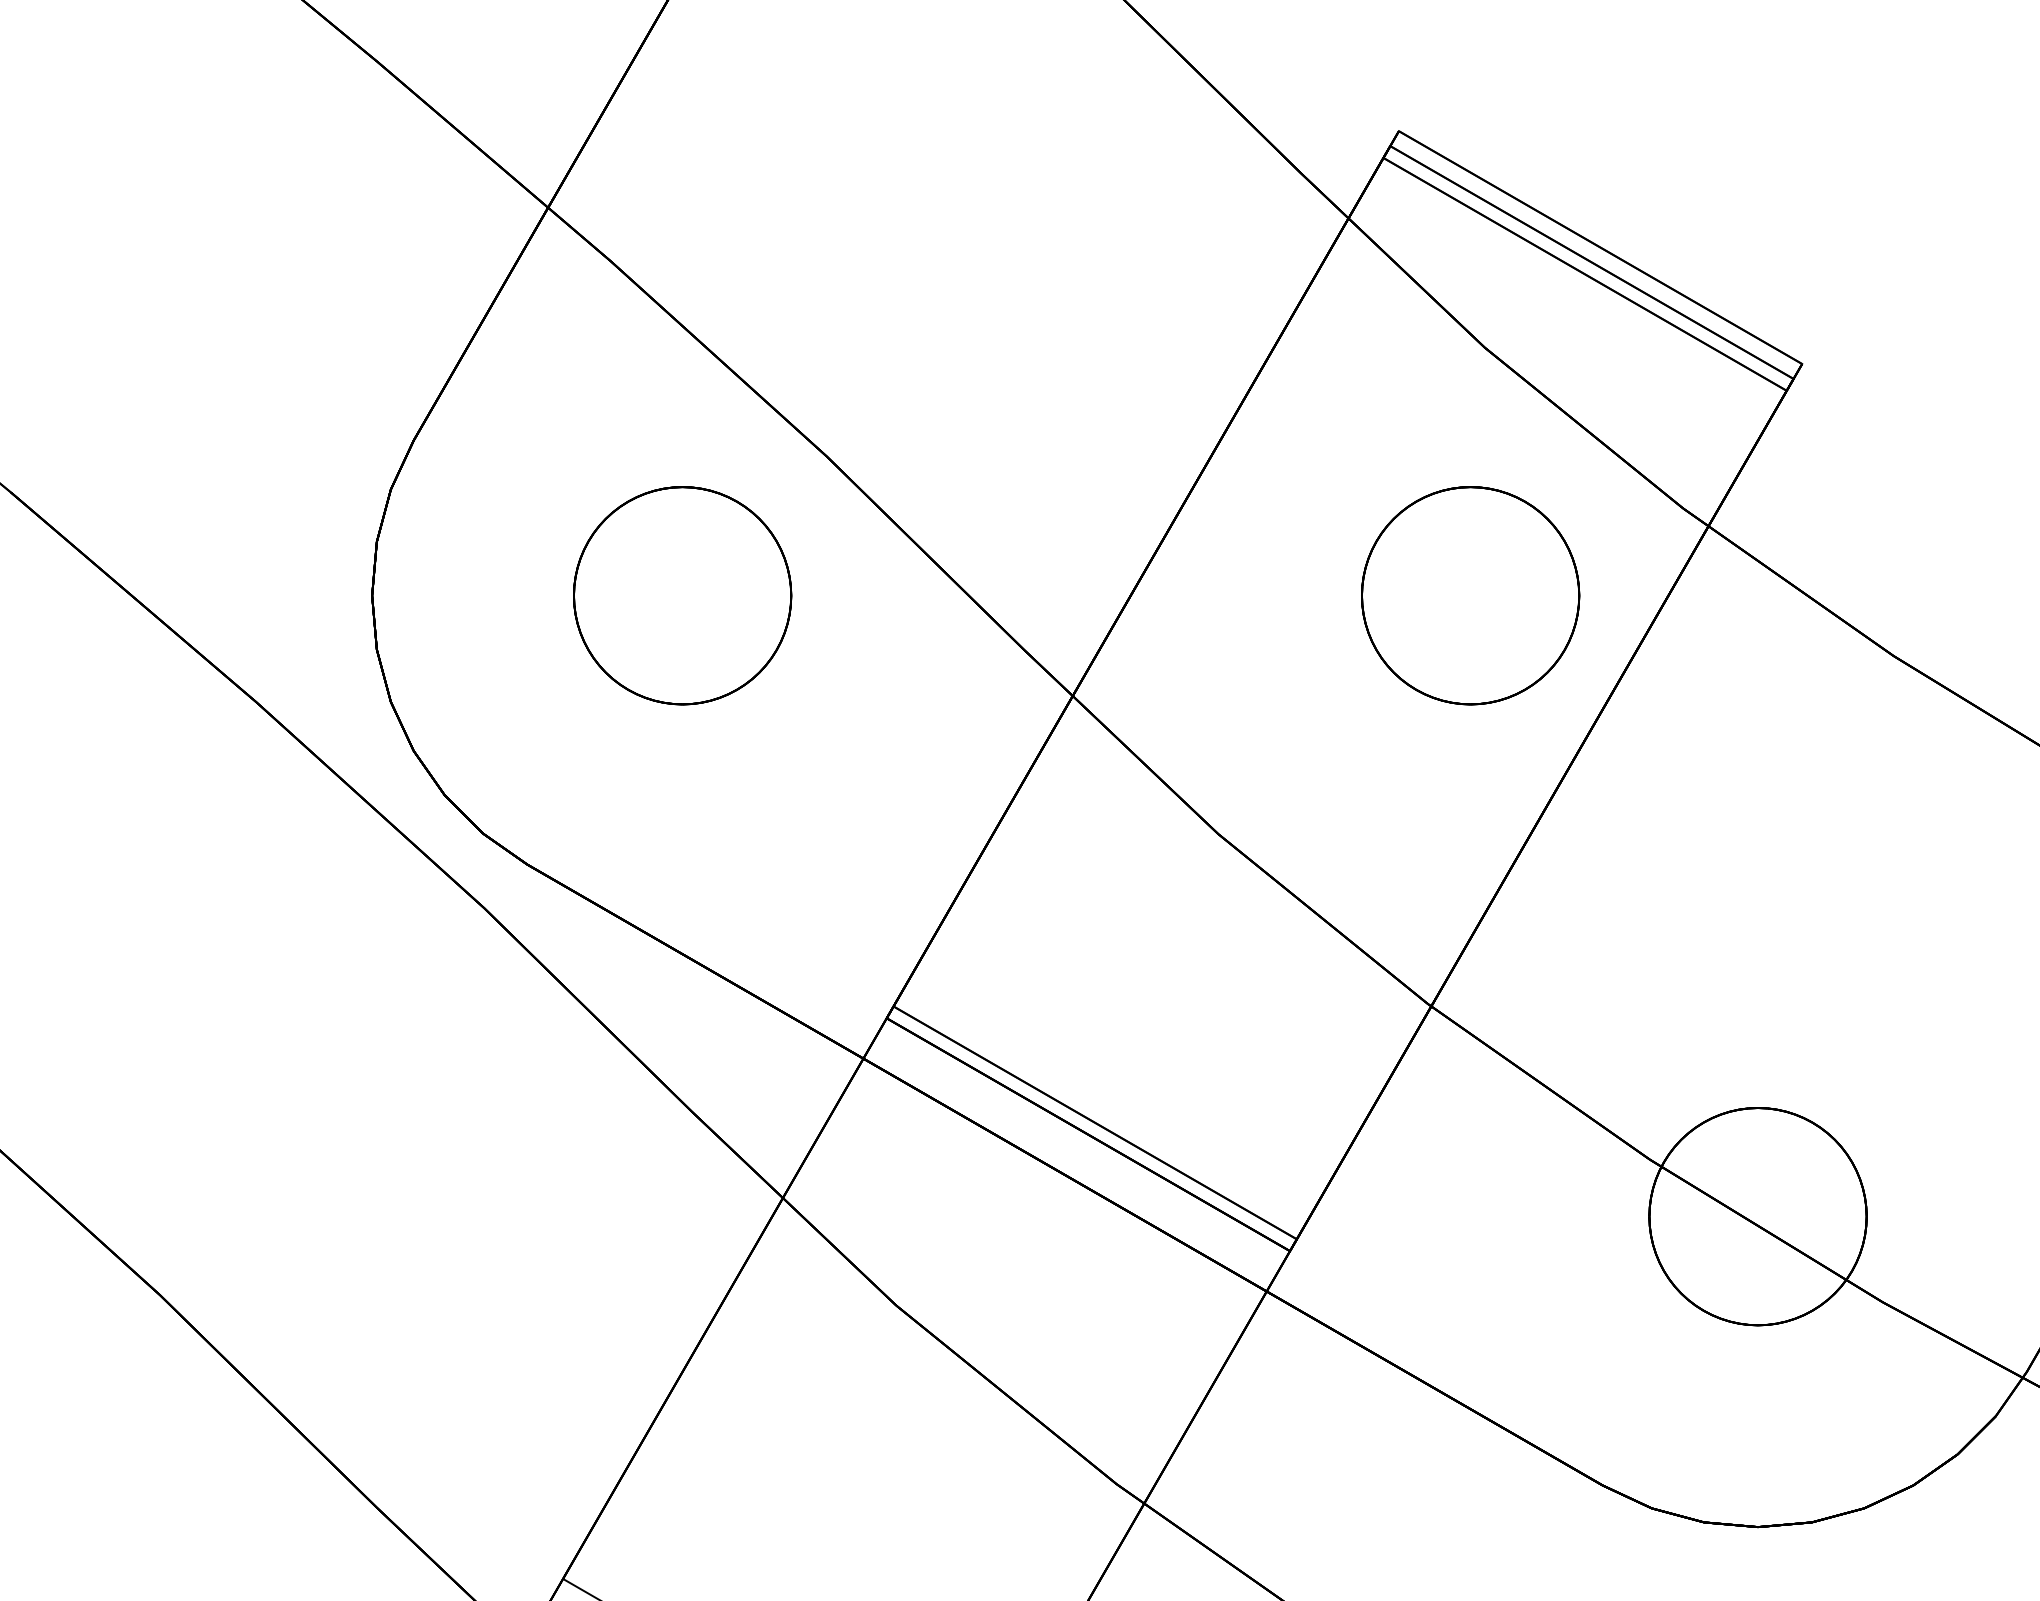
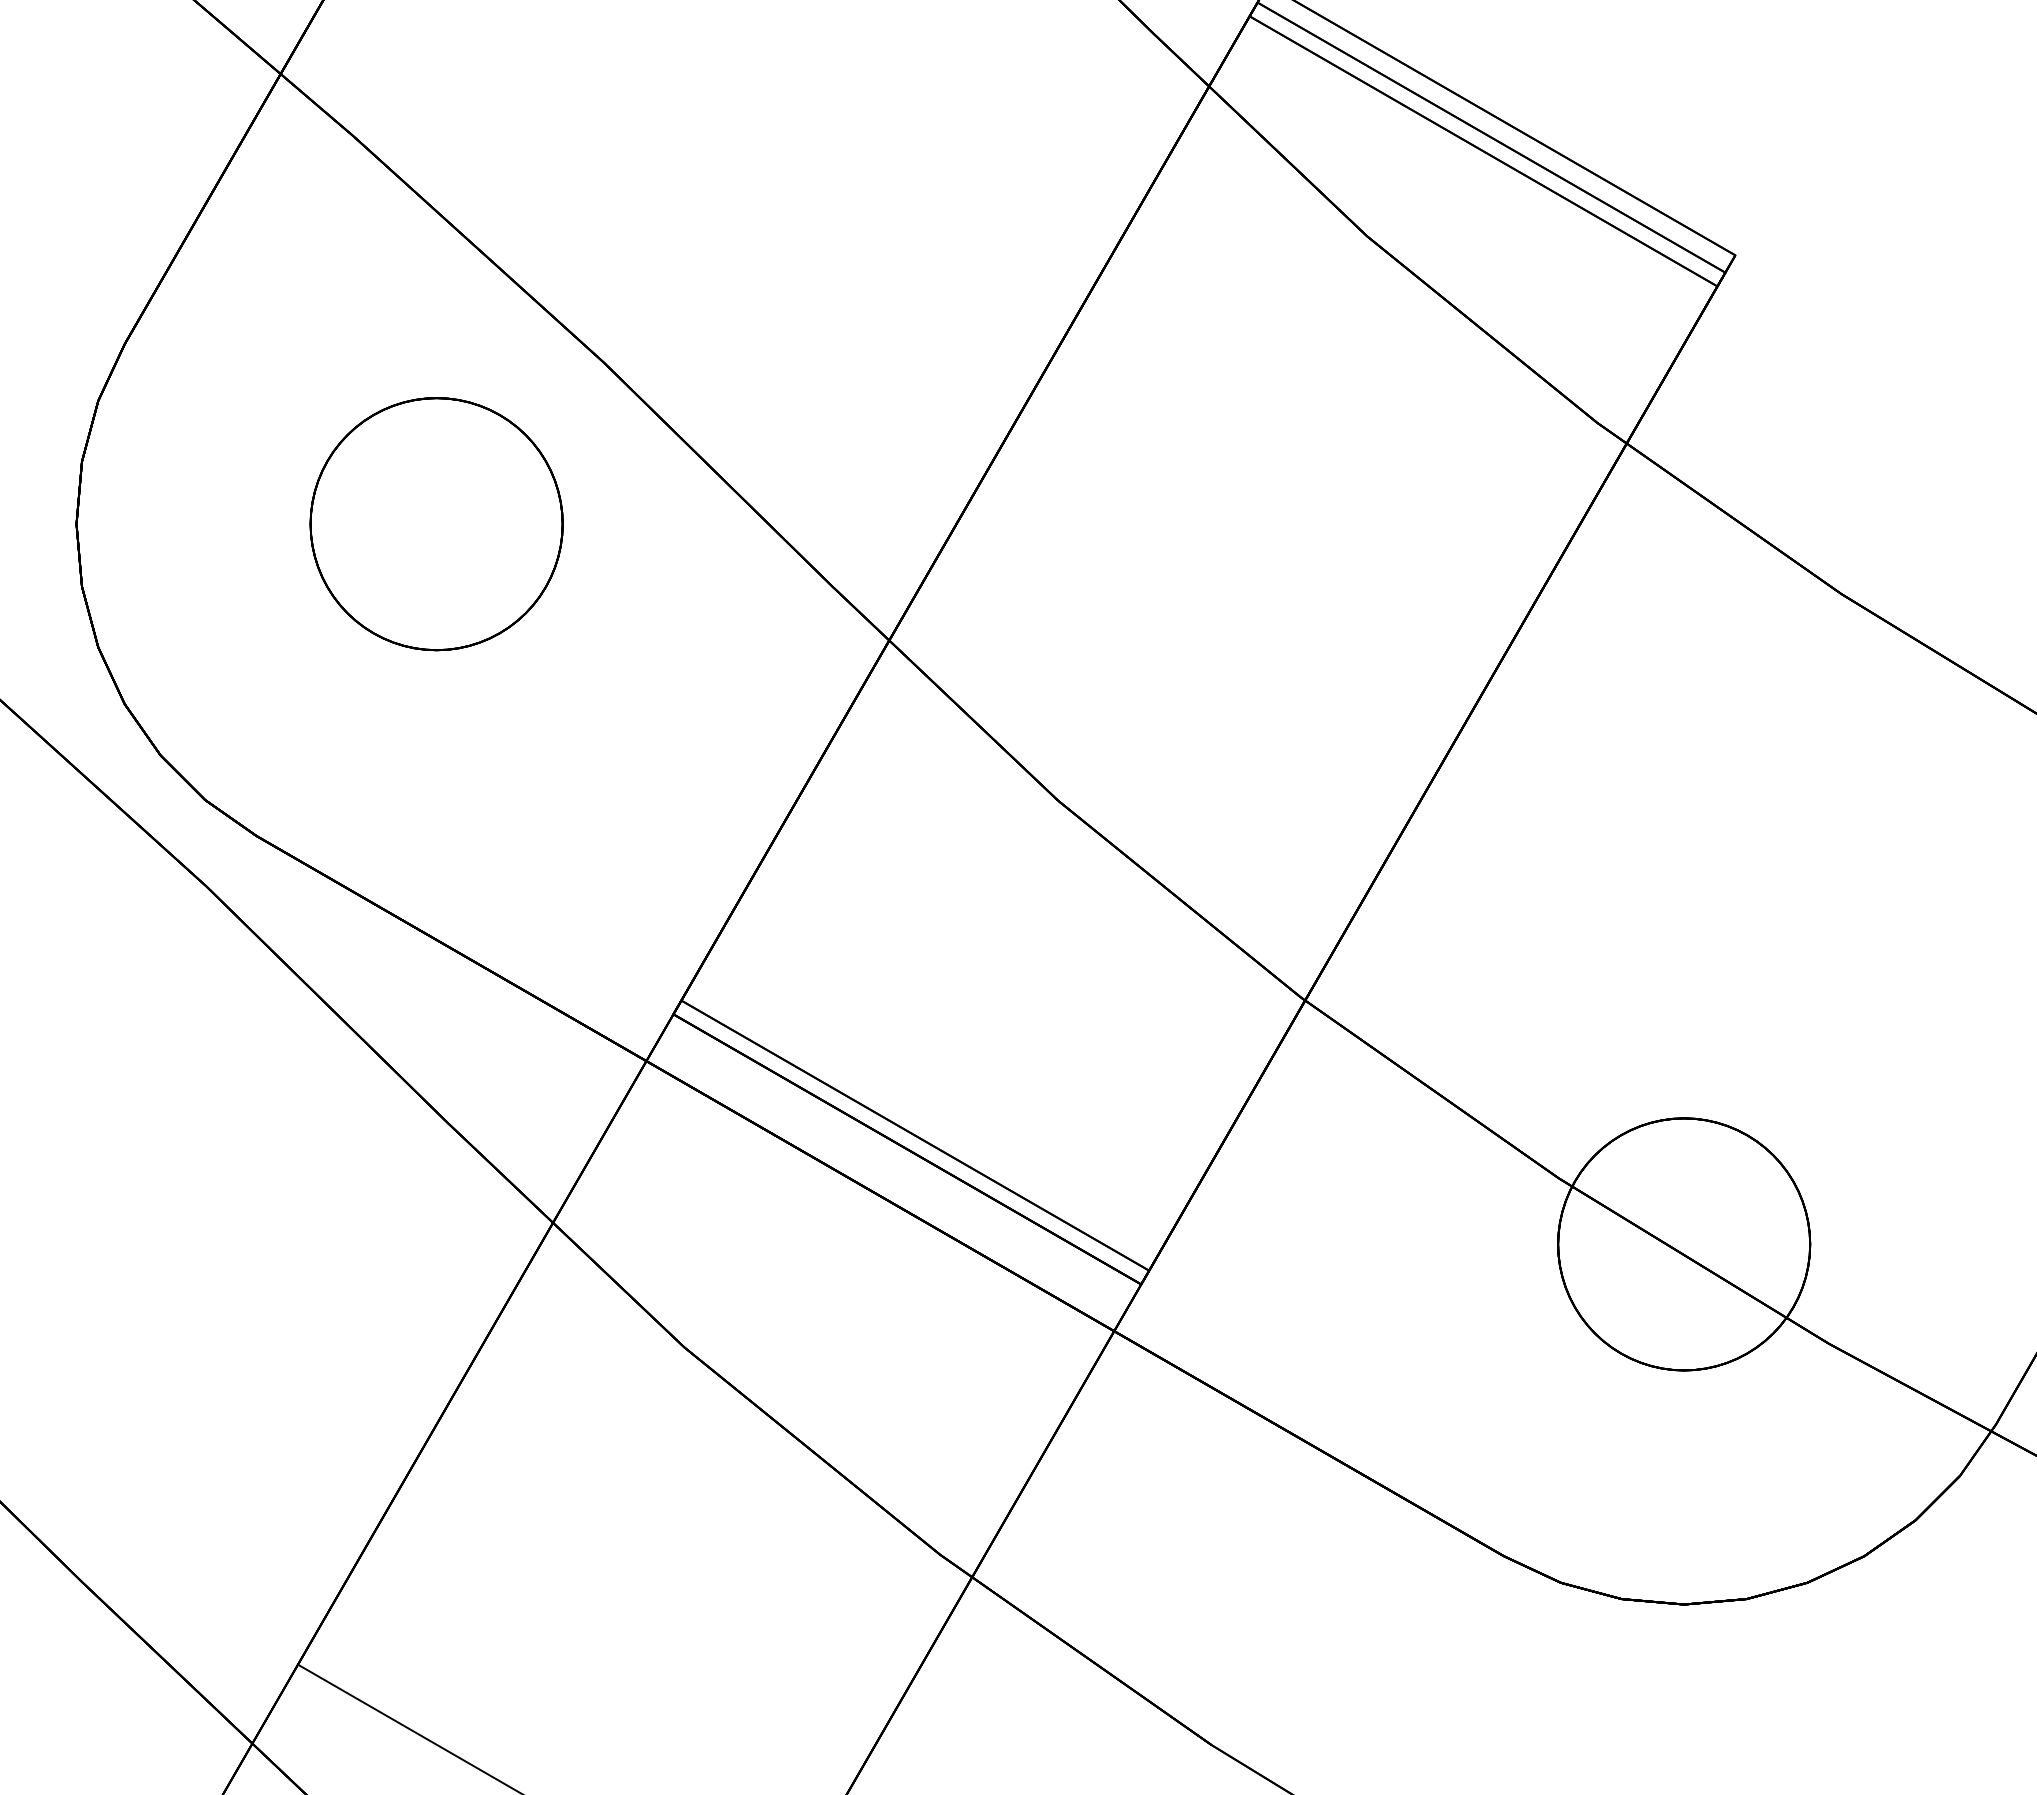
part: (1470, 595) -> (1350, 523), removed

